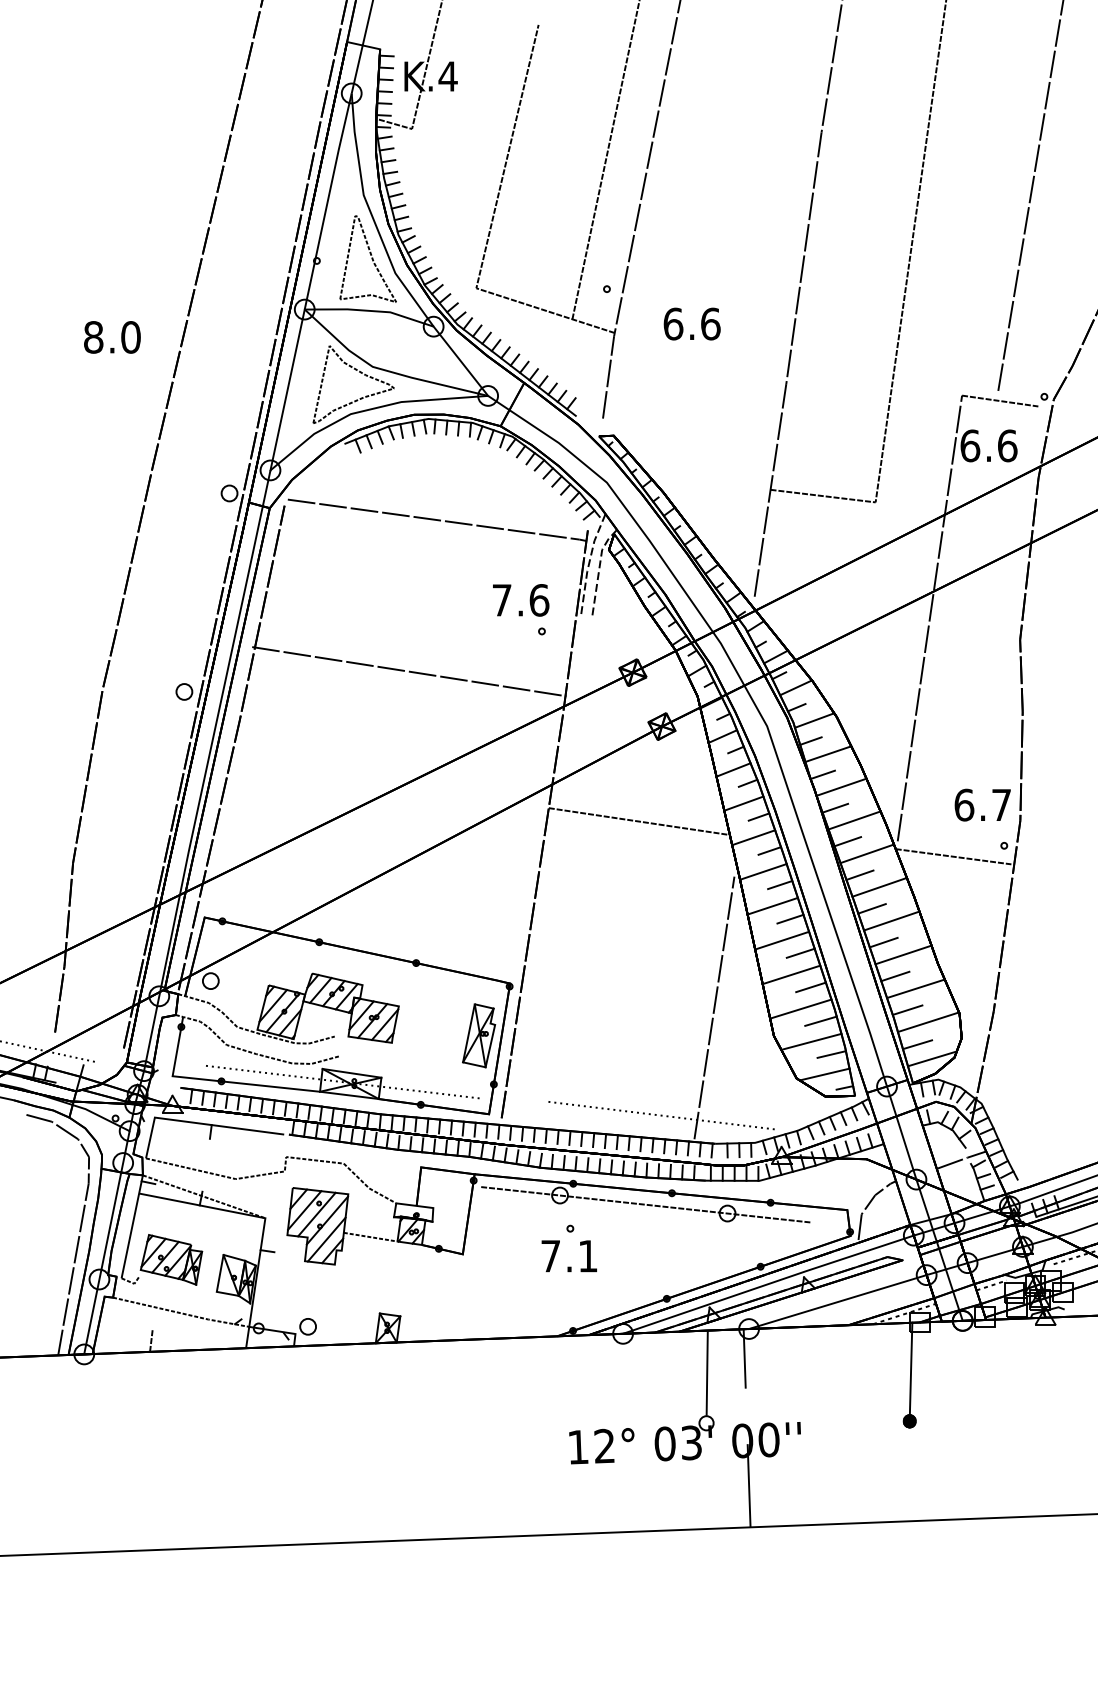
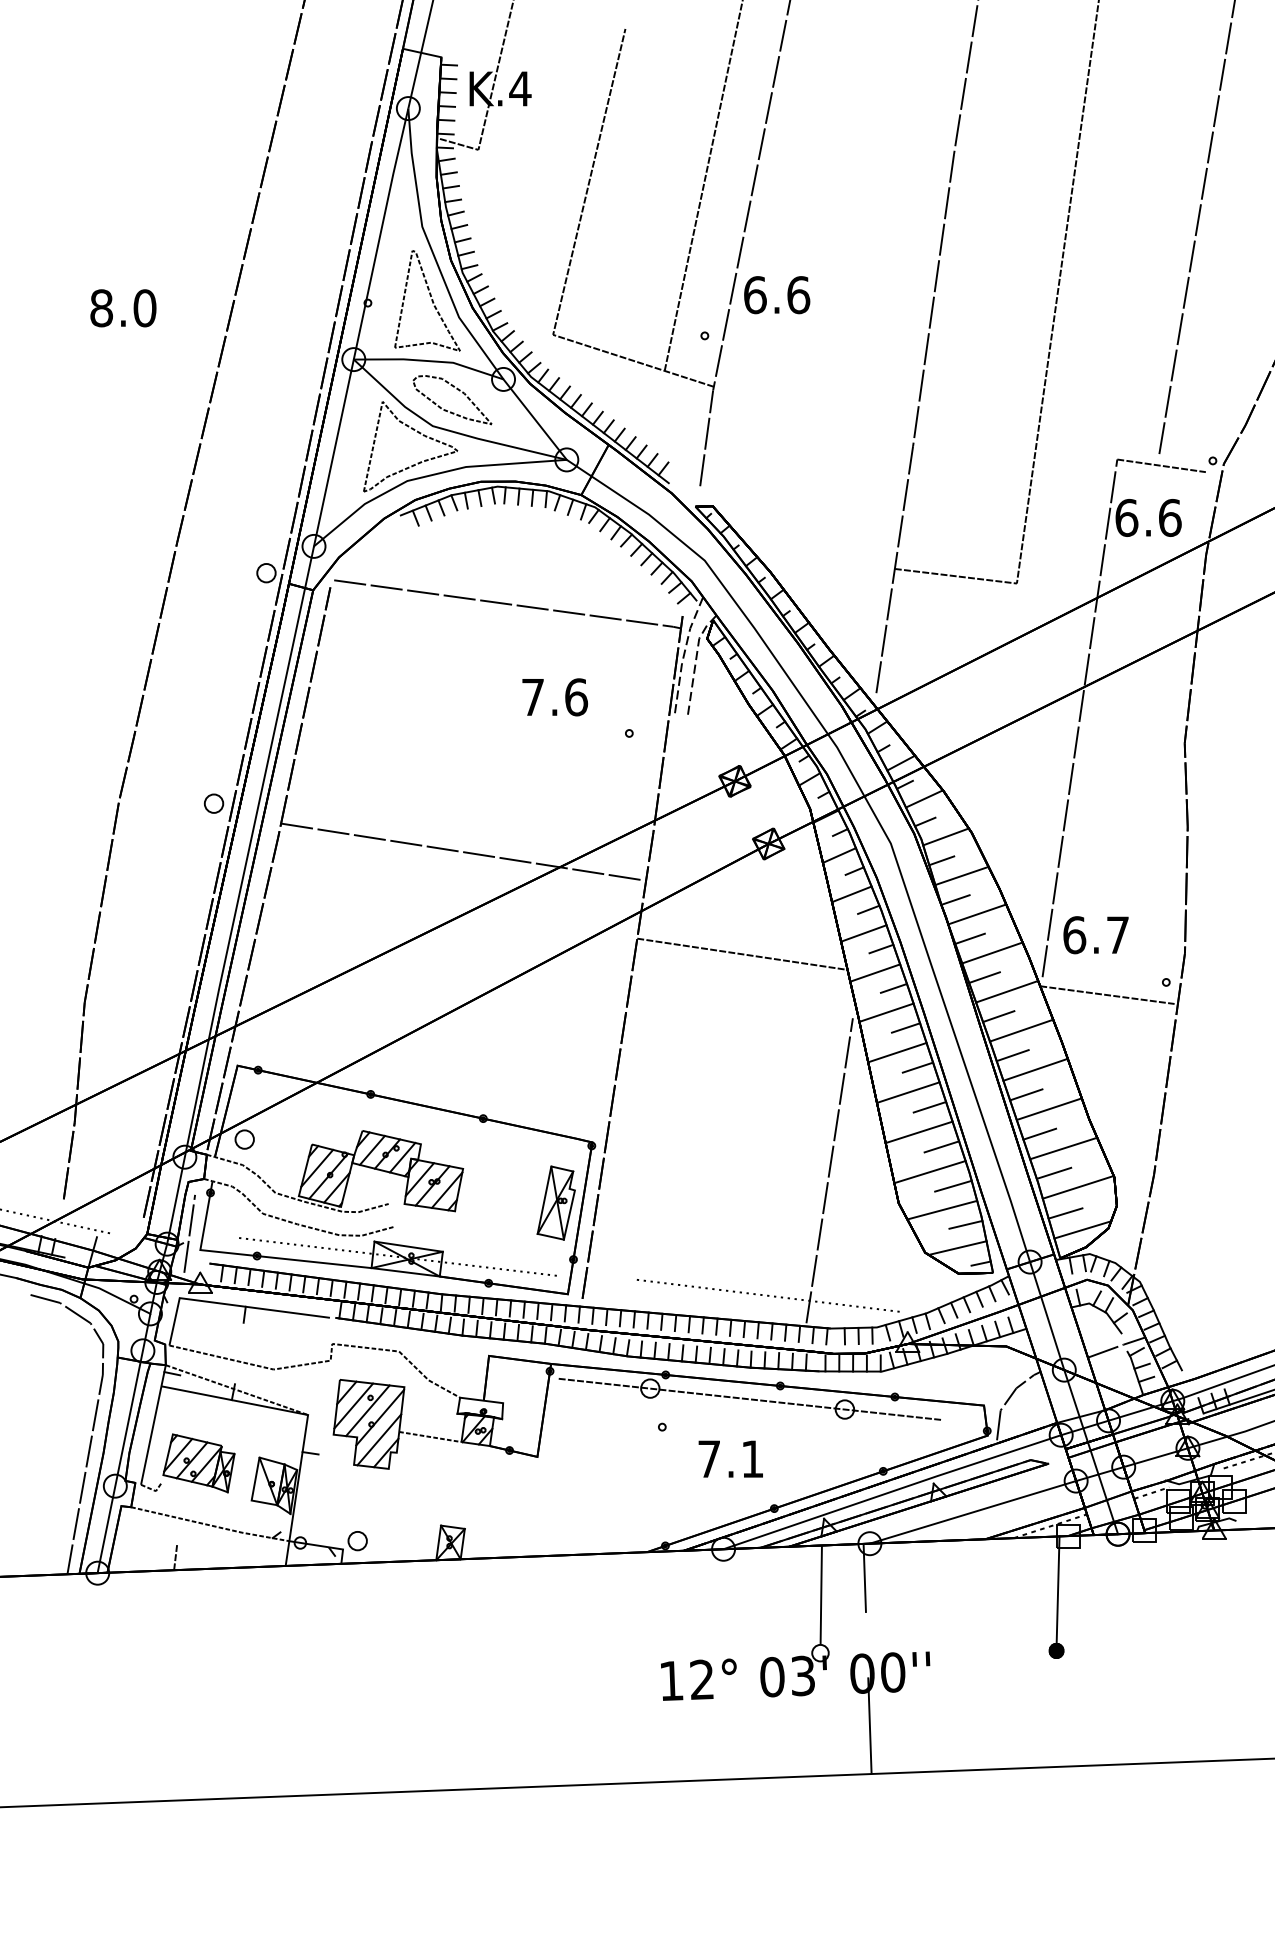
text: (691, 323) -> (776, 294), moved
part: (394, 336) -> (458, 390), added
text: (112, 337) -> (123, 308), moved
text: (521, 600) -> (555, 697), moved
line: (409, 671) -> (463, 851), moved
text: (982, 804) -> (1095, 934), moved
line: (163, 1061) -> (189, 1232), added
text: (568, 1256) -> (729, 1459), moved

